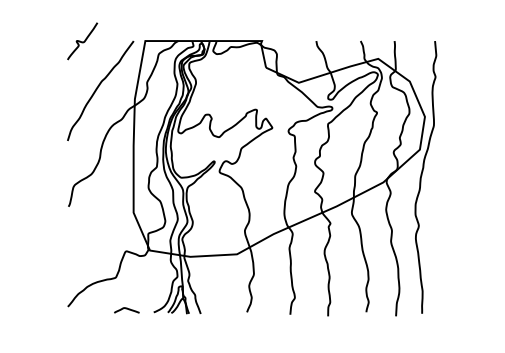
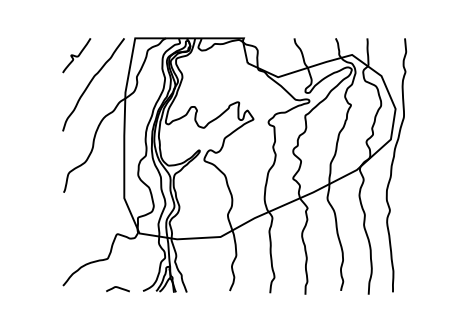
curve: (82, 41) -> (76, 55), moved

